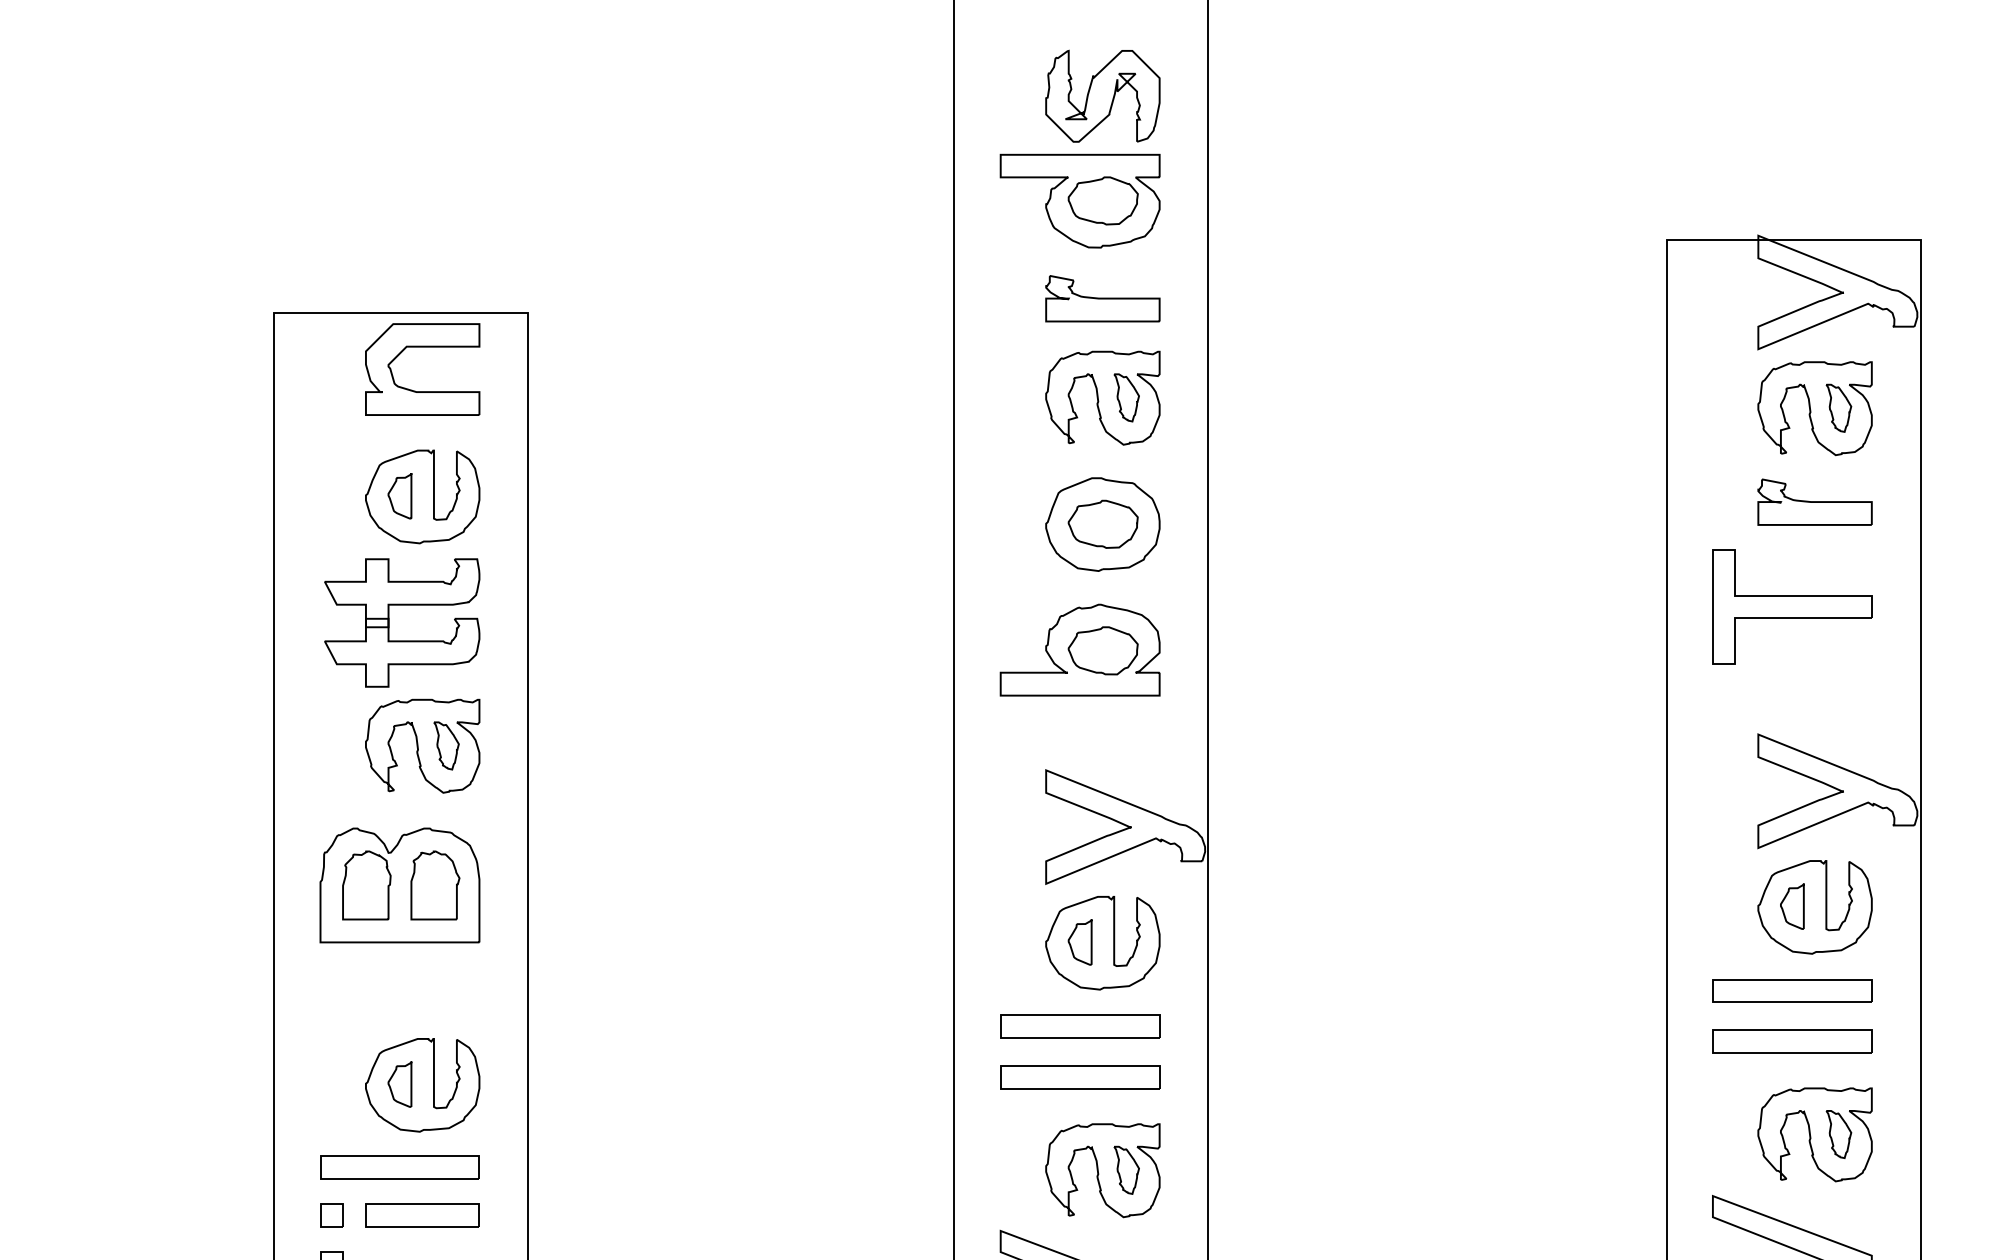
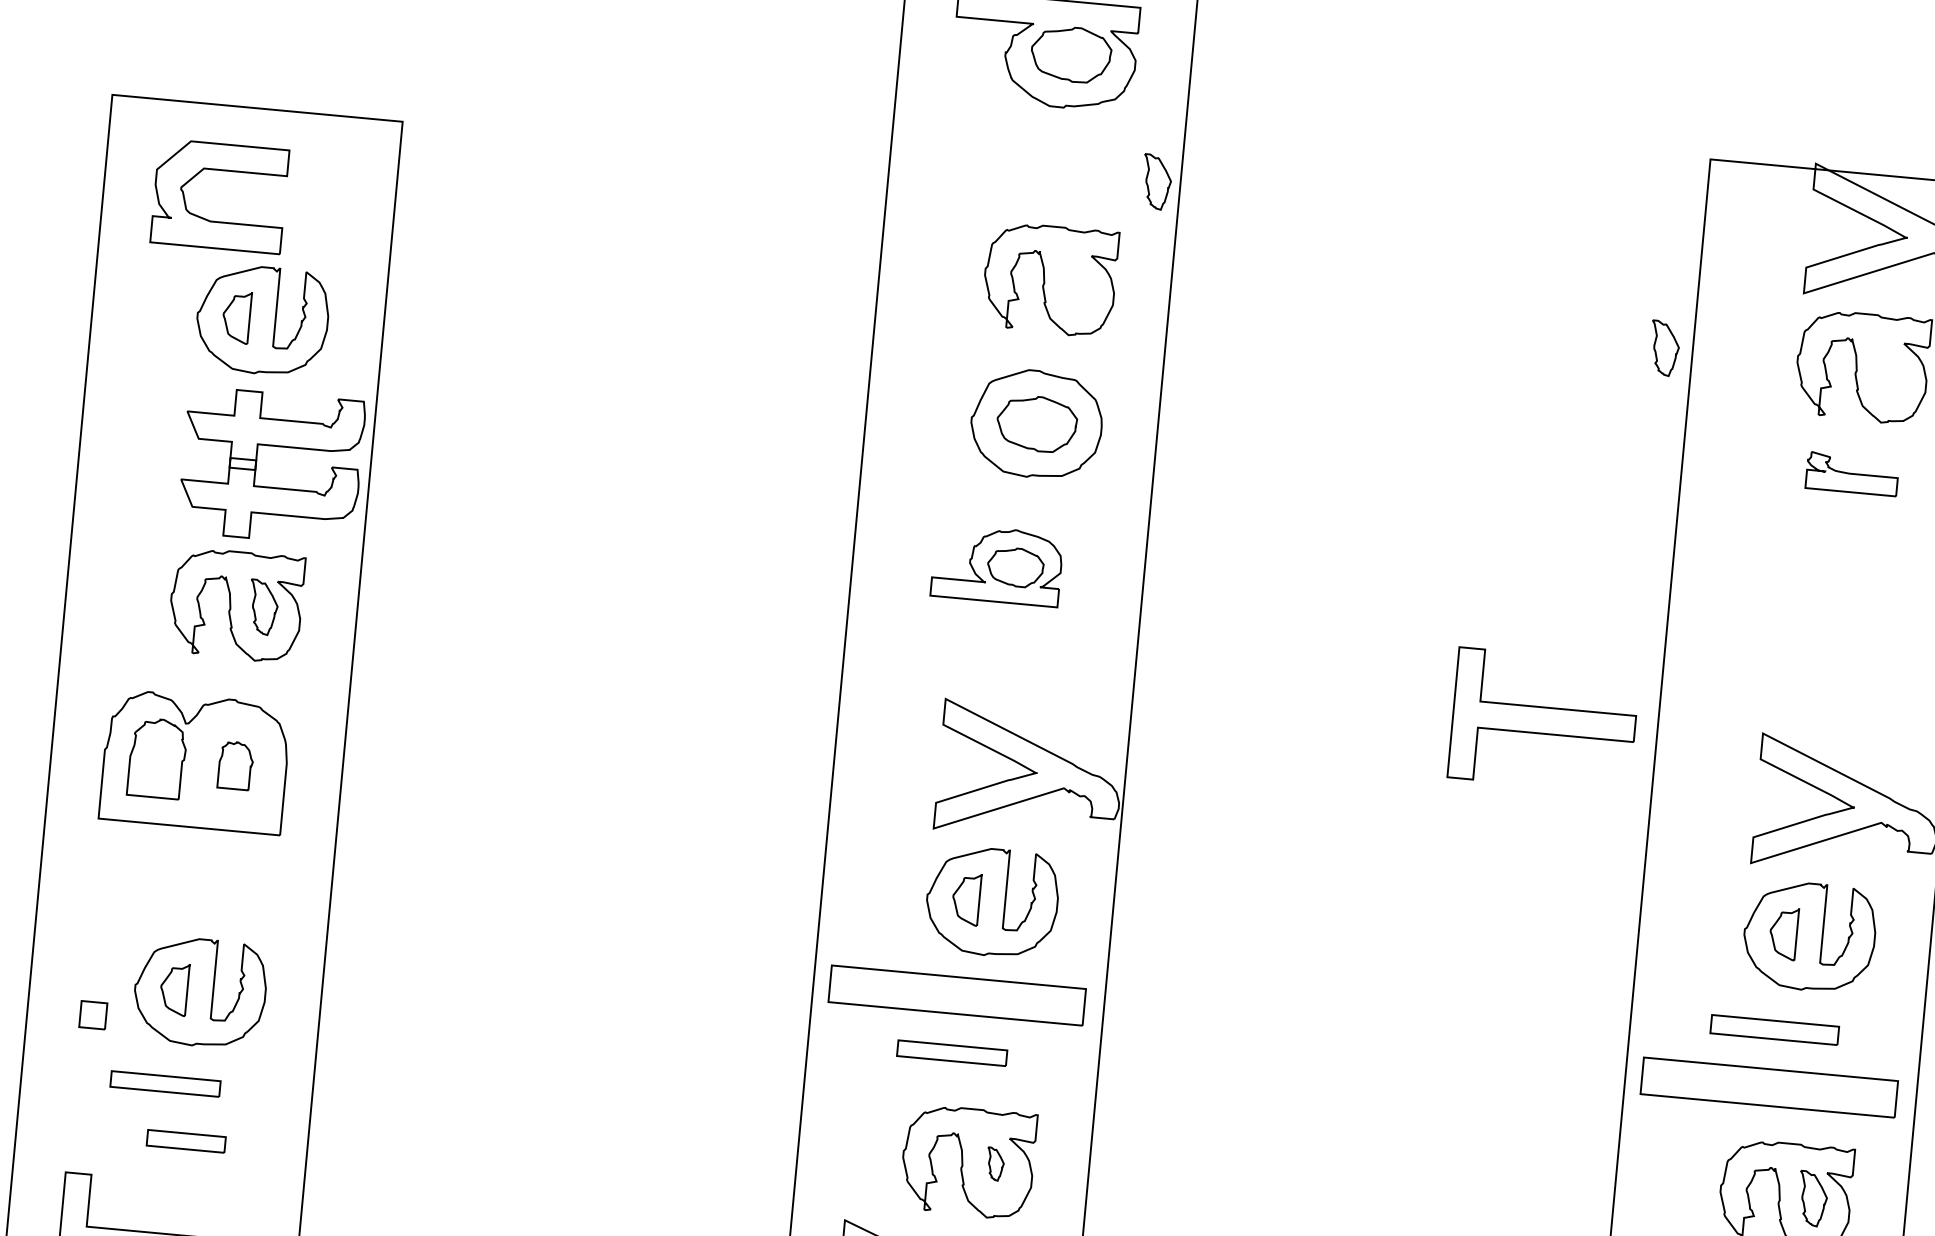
part: (1102, 298) -> (1060, 165), removed
part: (422, 347) -> (221, 171), moved
part: (1126, 397) -> (1156, 181), moved
part: (1838, 407) -> (1664, 347), moved
part: (1814, 501) -> (1851, 473), size x0.7
part: (1792, 606) -> (1544, 720), moved
part: (389, 622) -> (256, 464), moved
part: (1079, 649) -> (996, 564), size x0.7
part: (435, 885) -> (235, 765), size x0.6
part: (1792, 990) -> (1774, 1029), size x0.7
part: (1080, 1026) -> (957, 995), size x1.4
part: (1792, 1041) -> (1769, 1087), size x1.4
part: (1080, 1077) -> (952, 1053), size x0.6
part: (399, 1167) -> (164, 1084), size x0.6
part: (1126, 1169) -> (995, 1163), size x0.6
part: (331, 1215) -> (93, 1015), moved
part: (422, 1215) -> (186, 1141), size x0.6

